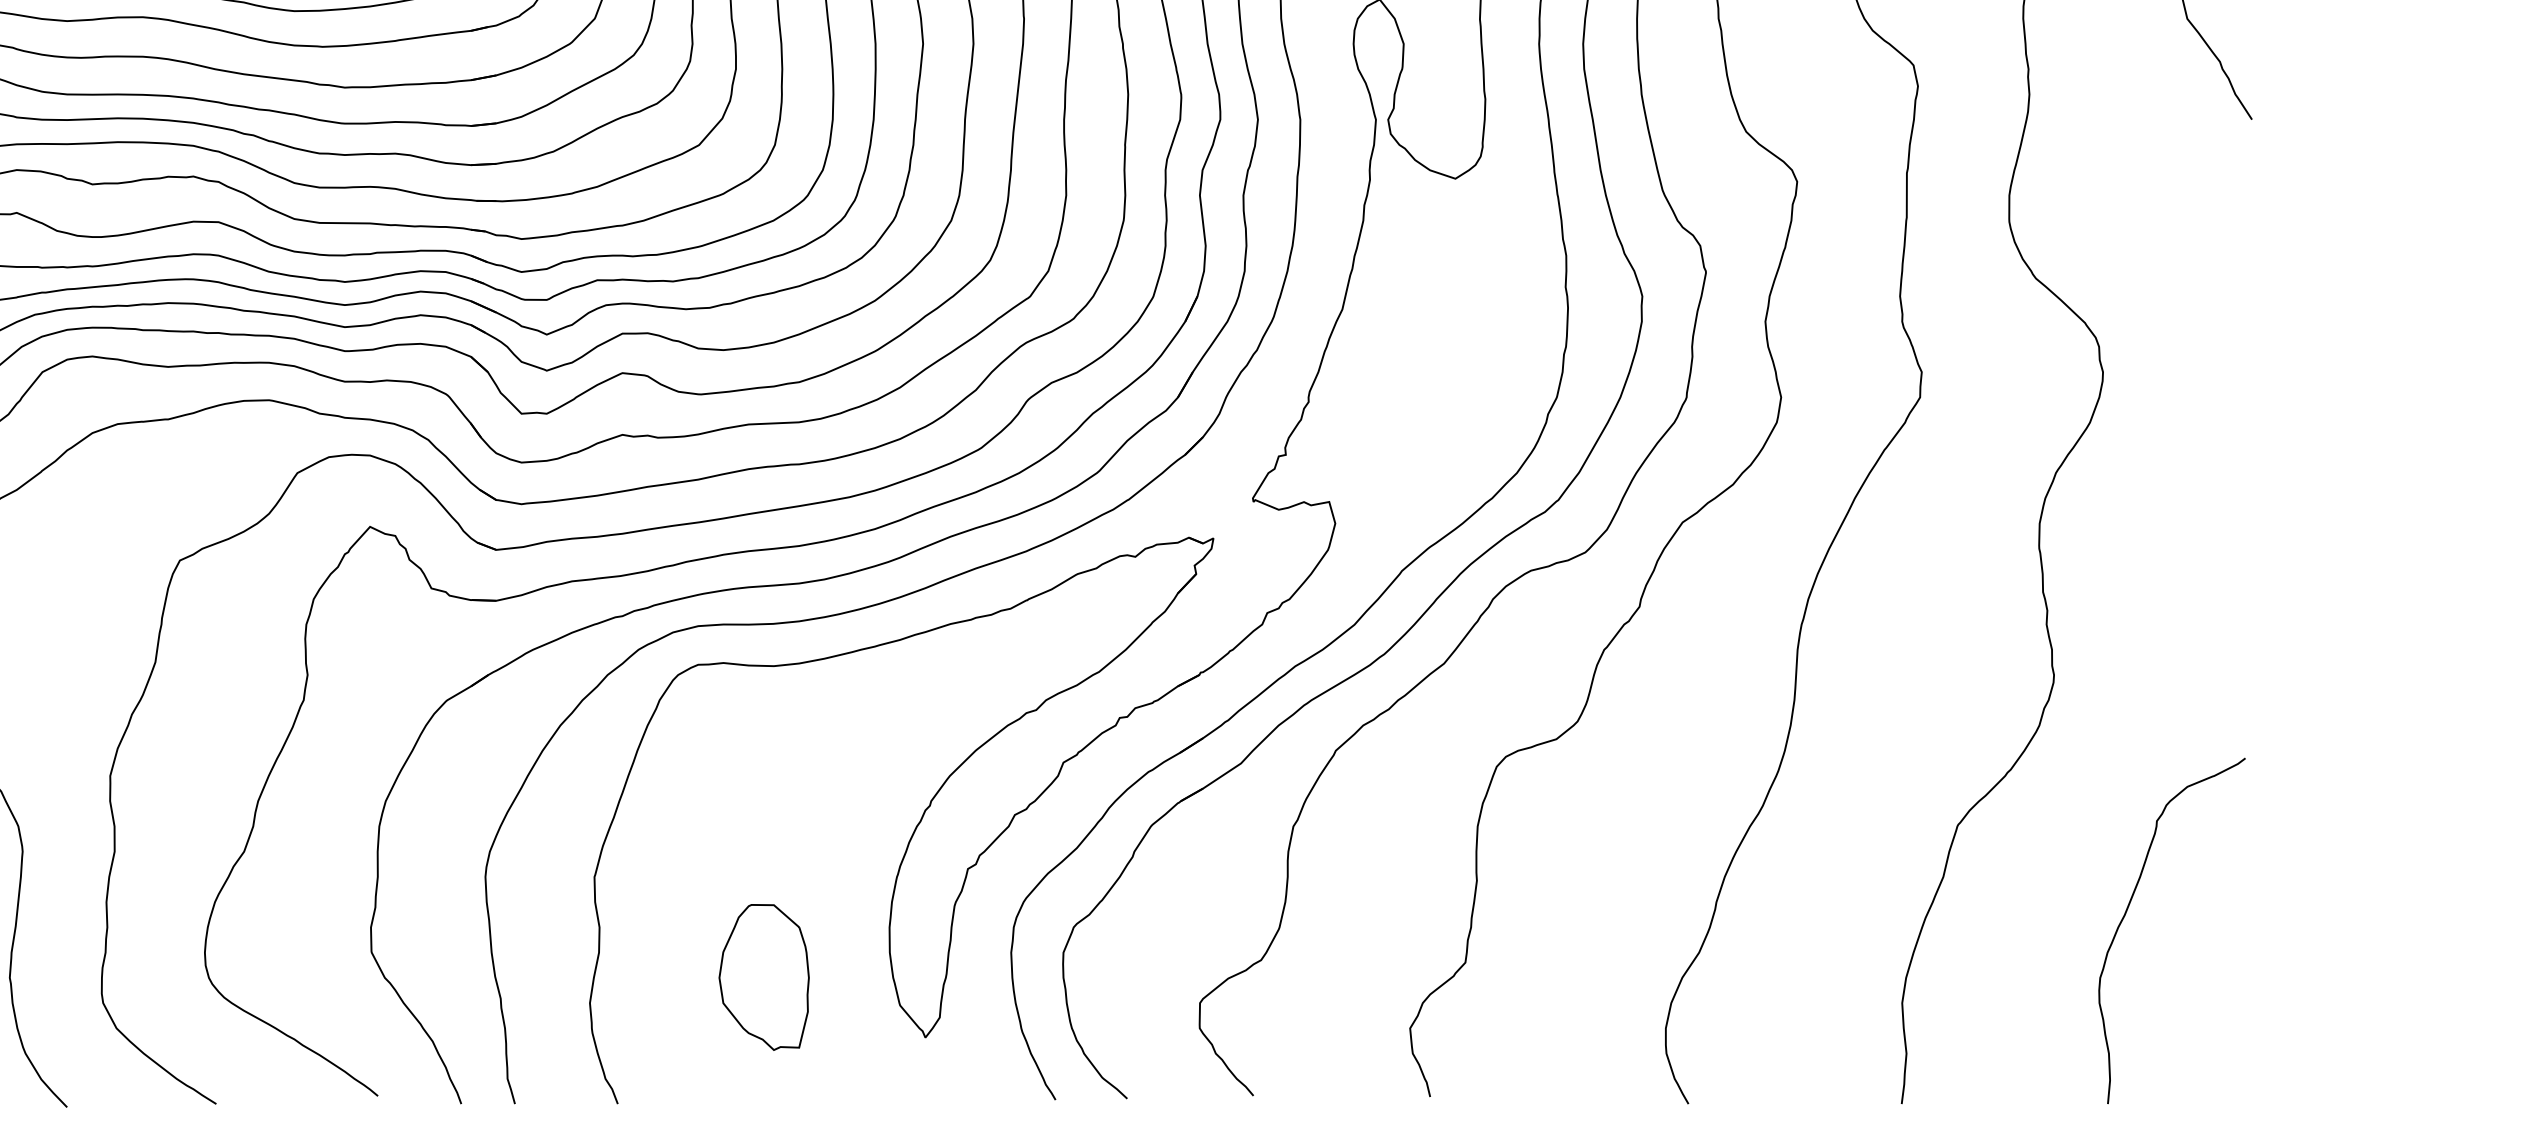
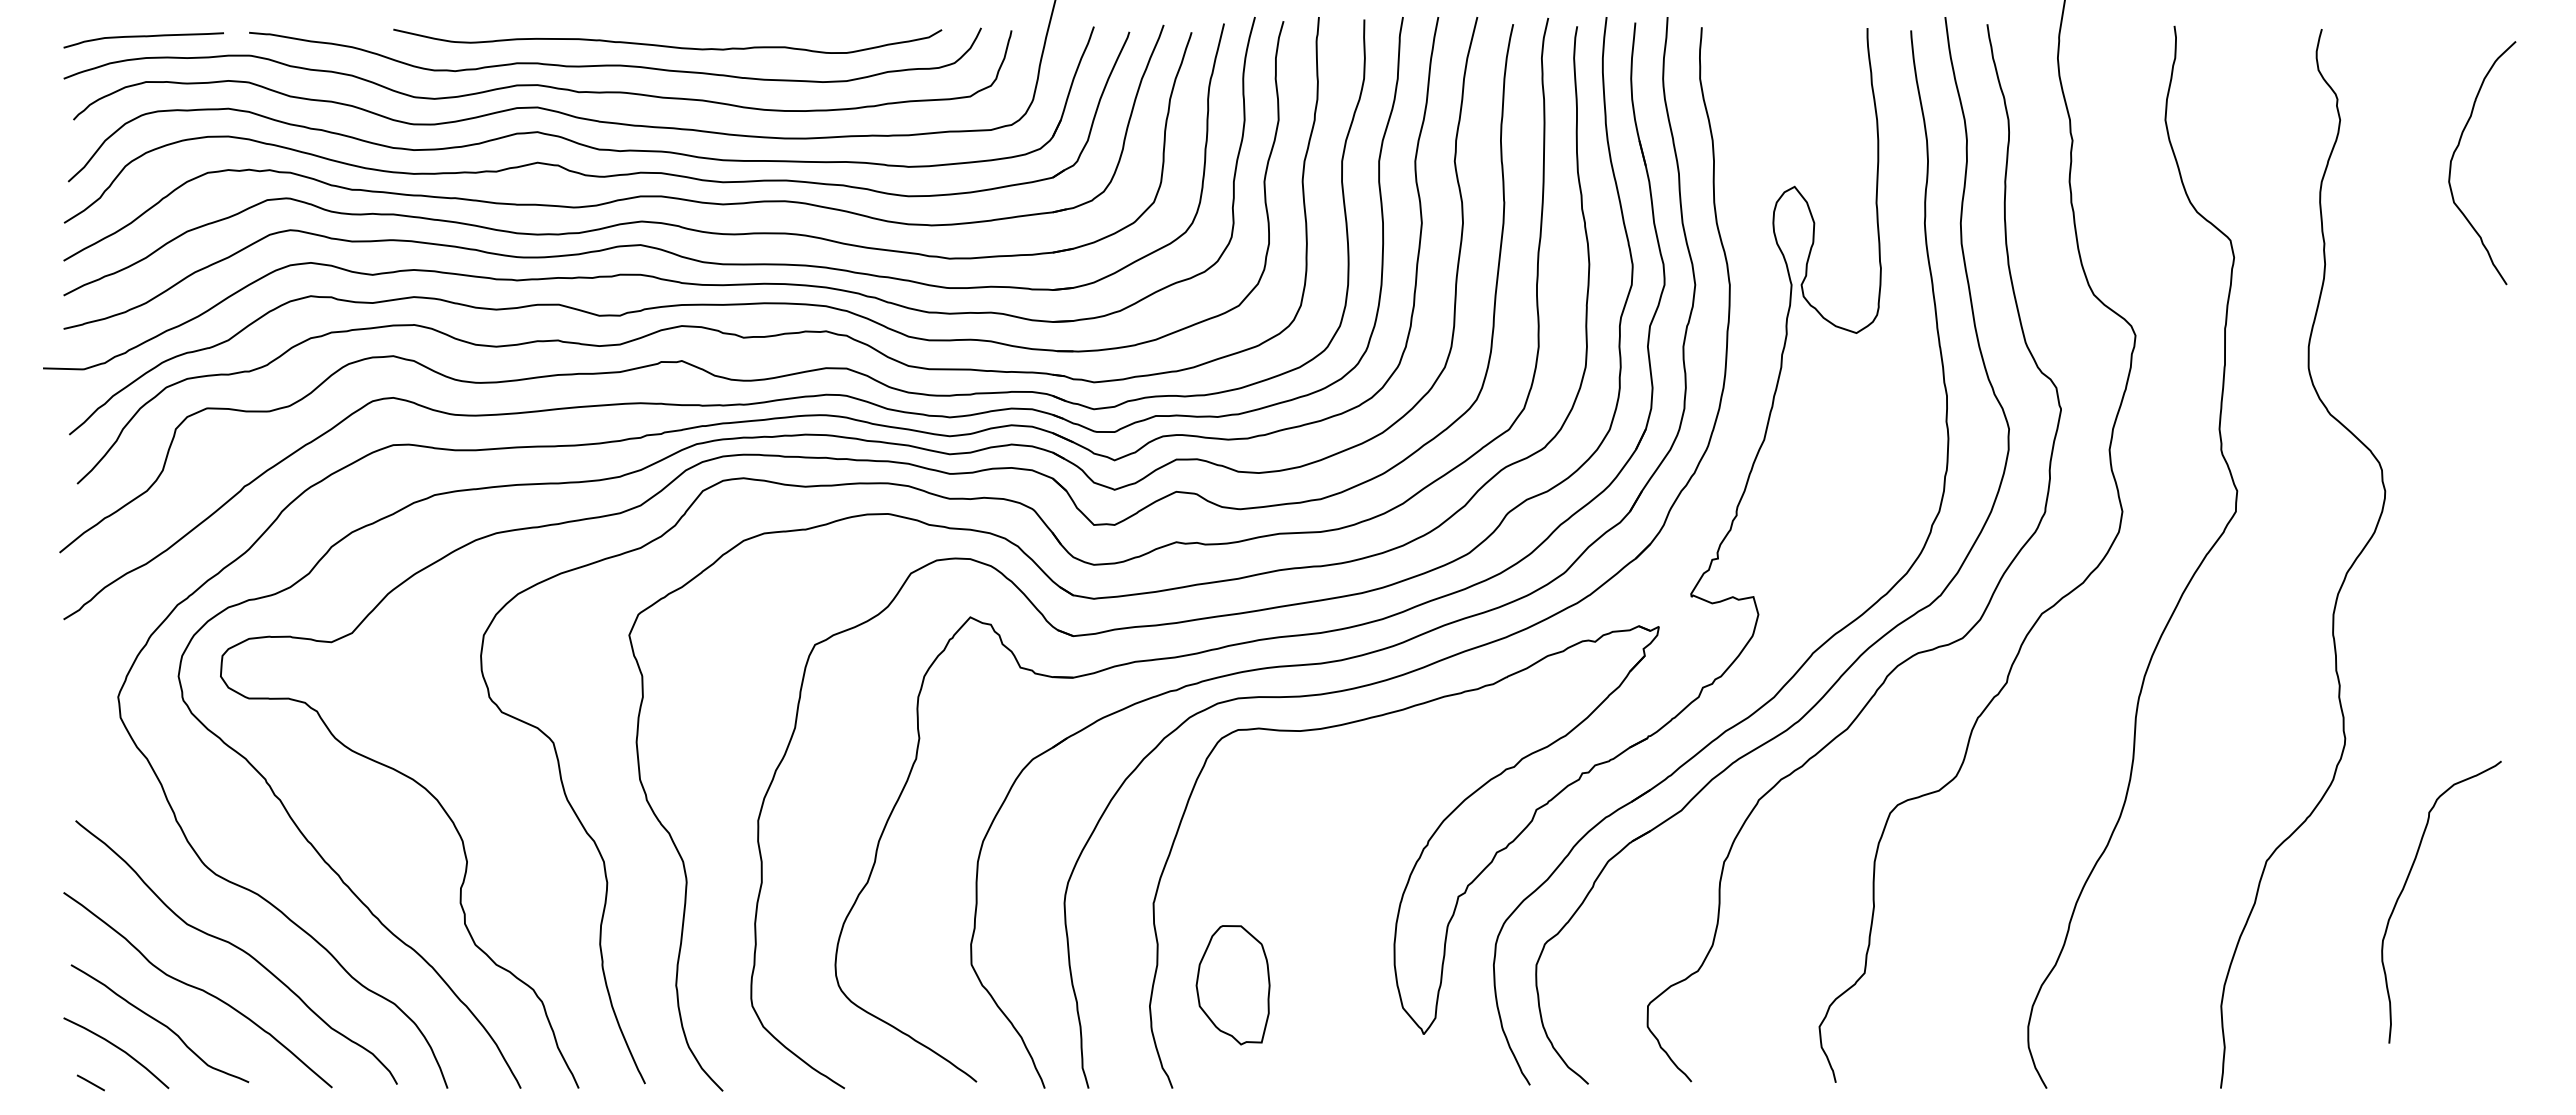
curve: (2127, 911) -> (2405, 886), moved
part: (763, 977) -> (1232, 985), moved

